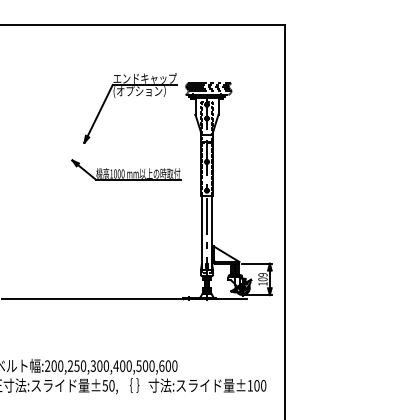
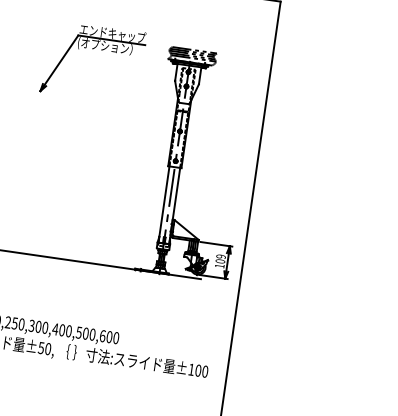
part: (128, 96) -> (92, 49), moved
part: (126, 169) -> (95, 127), removed

